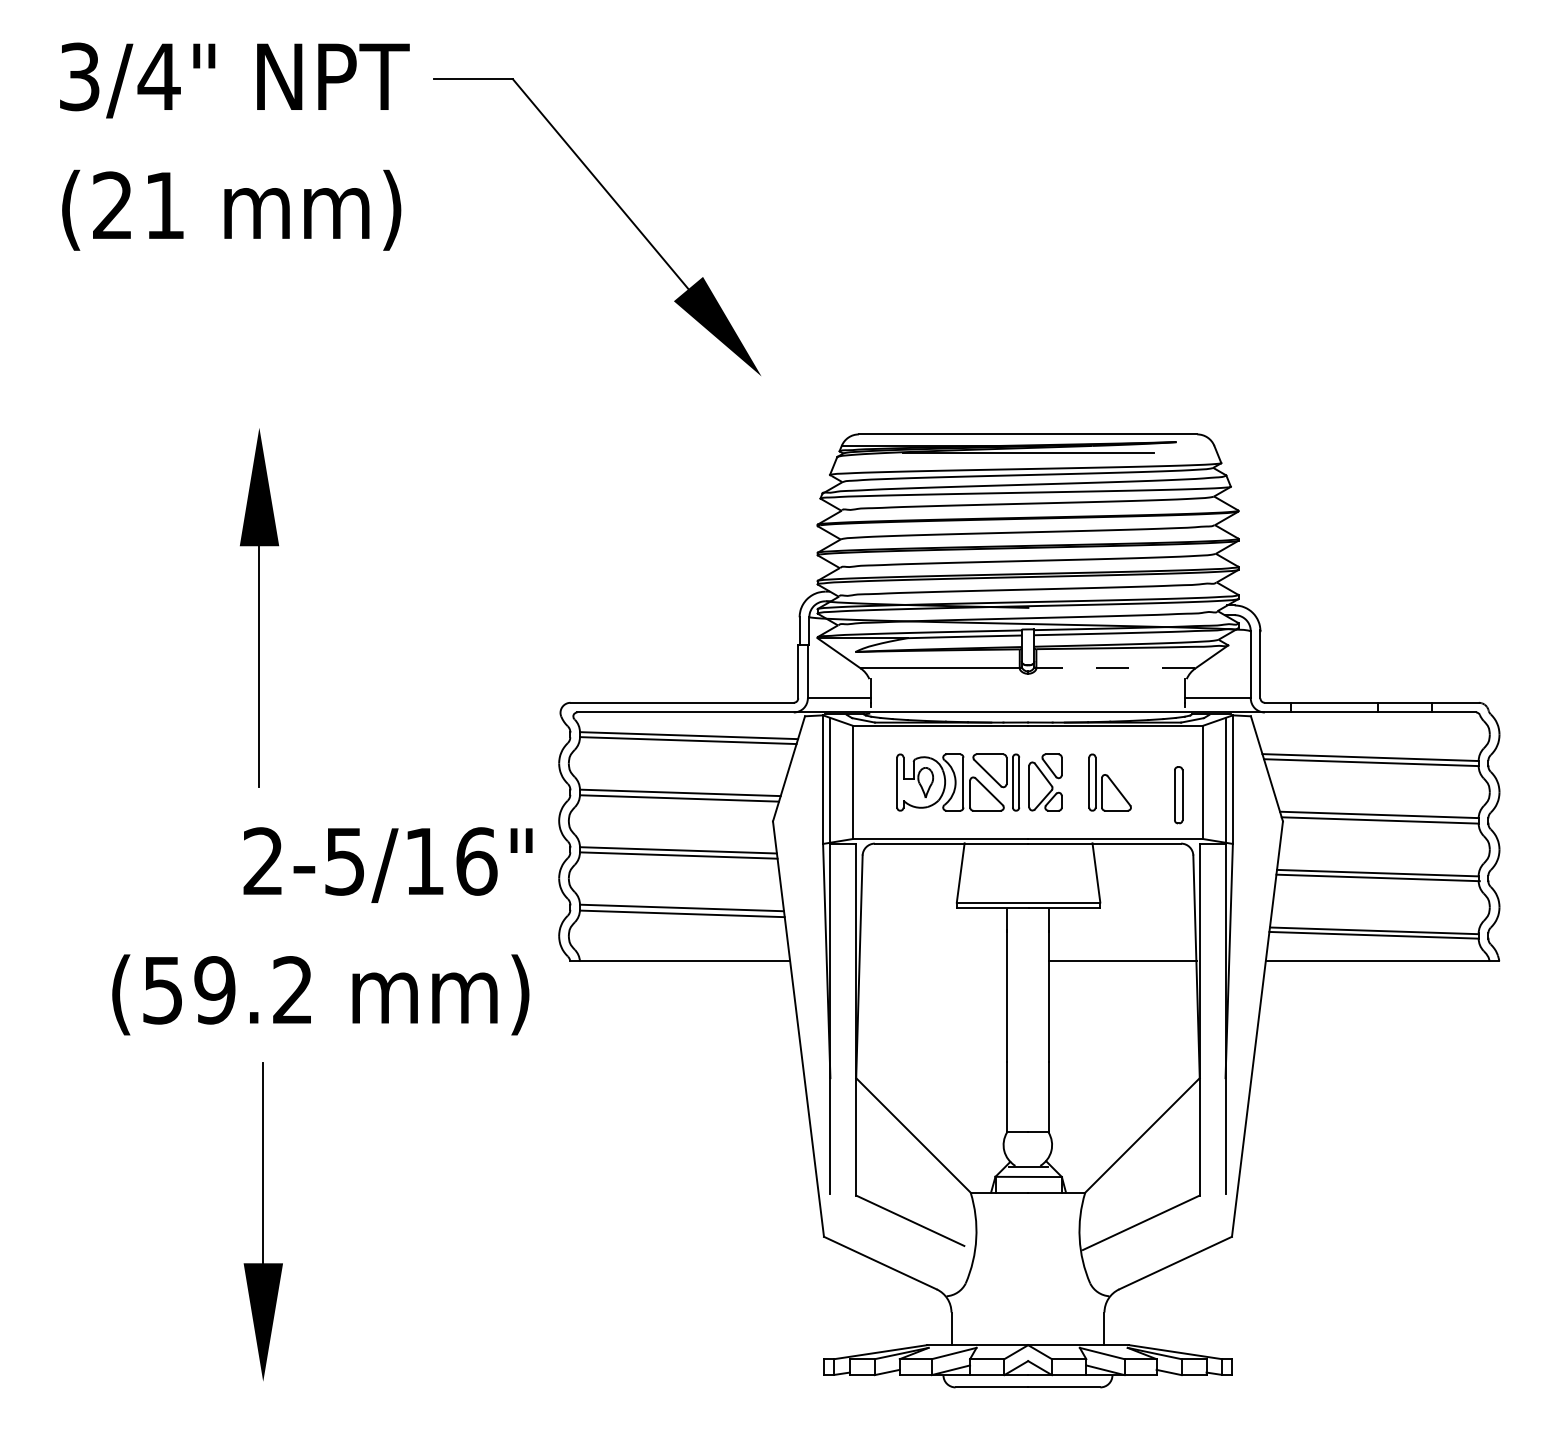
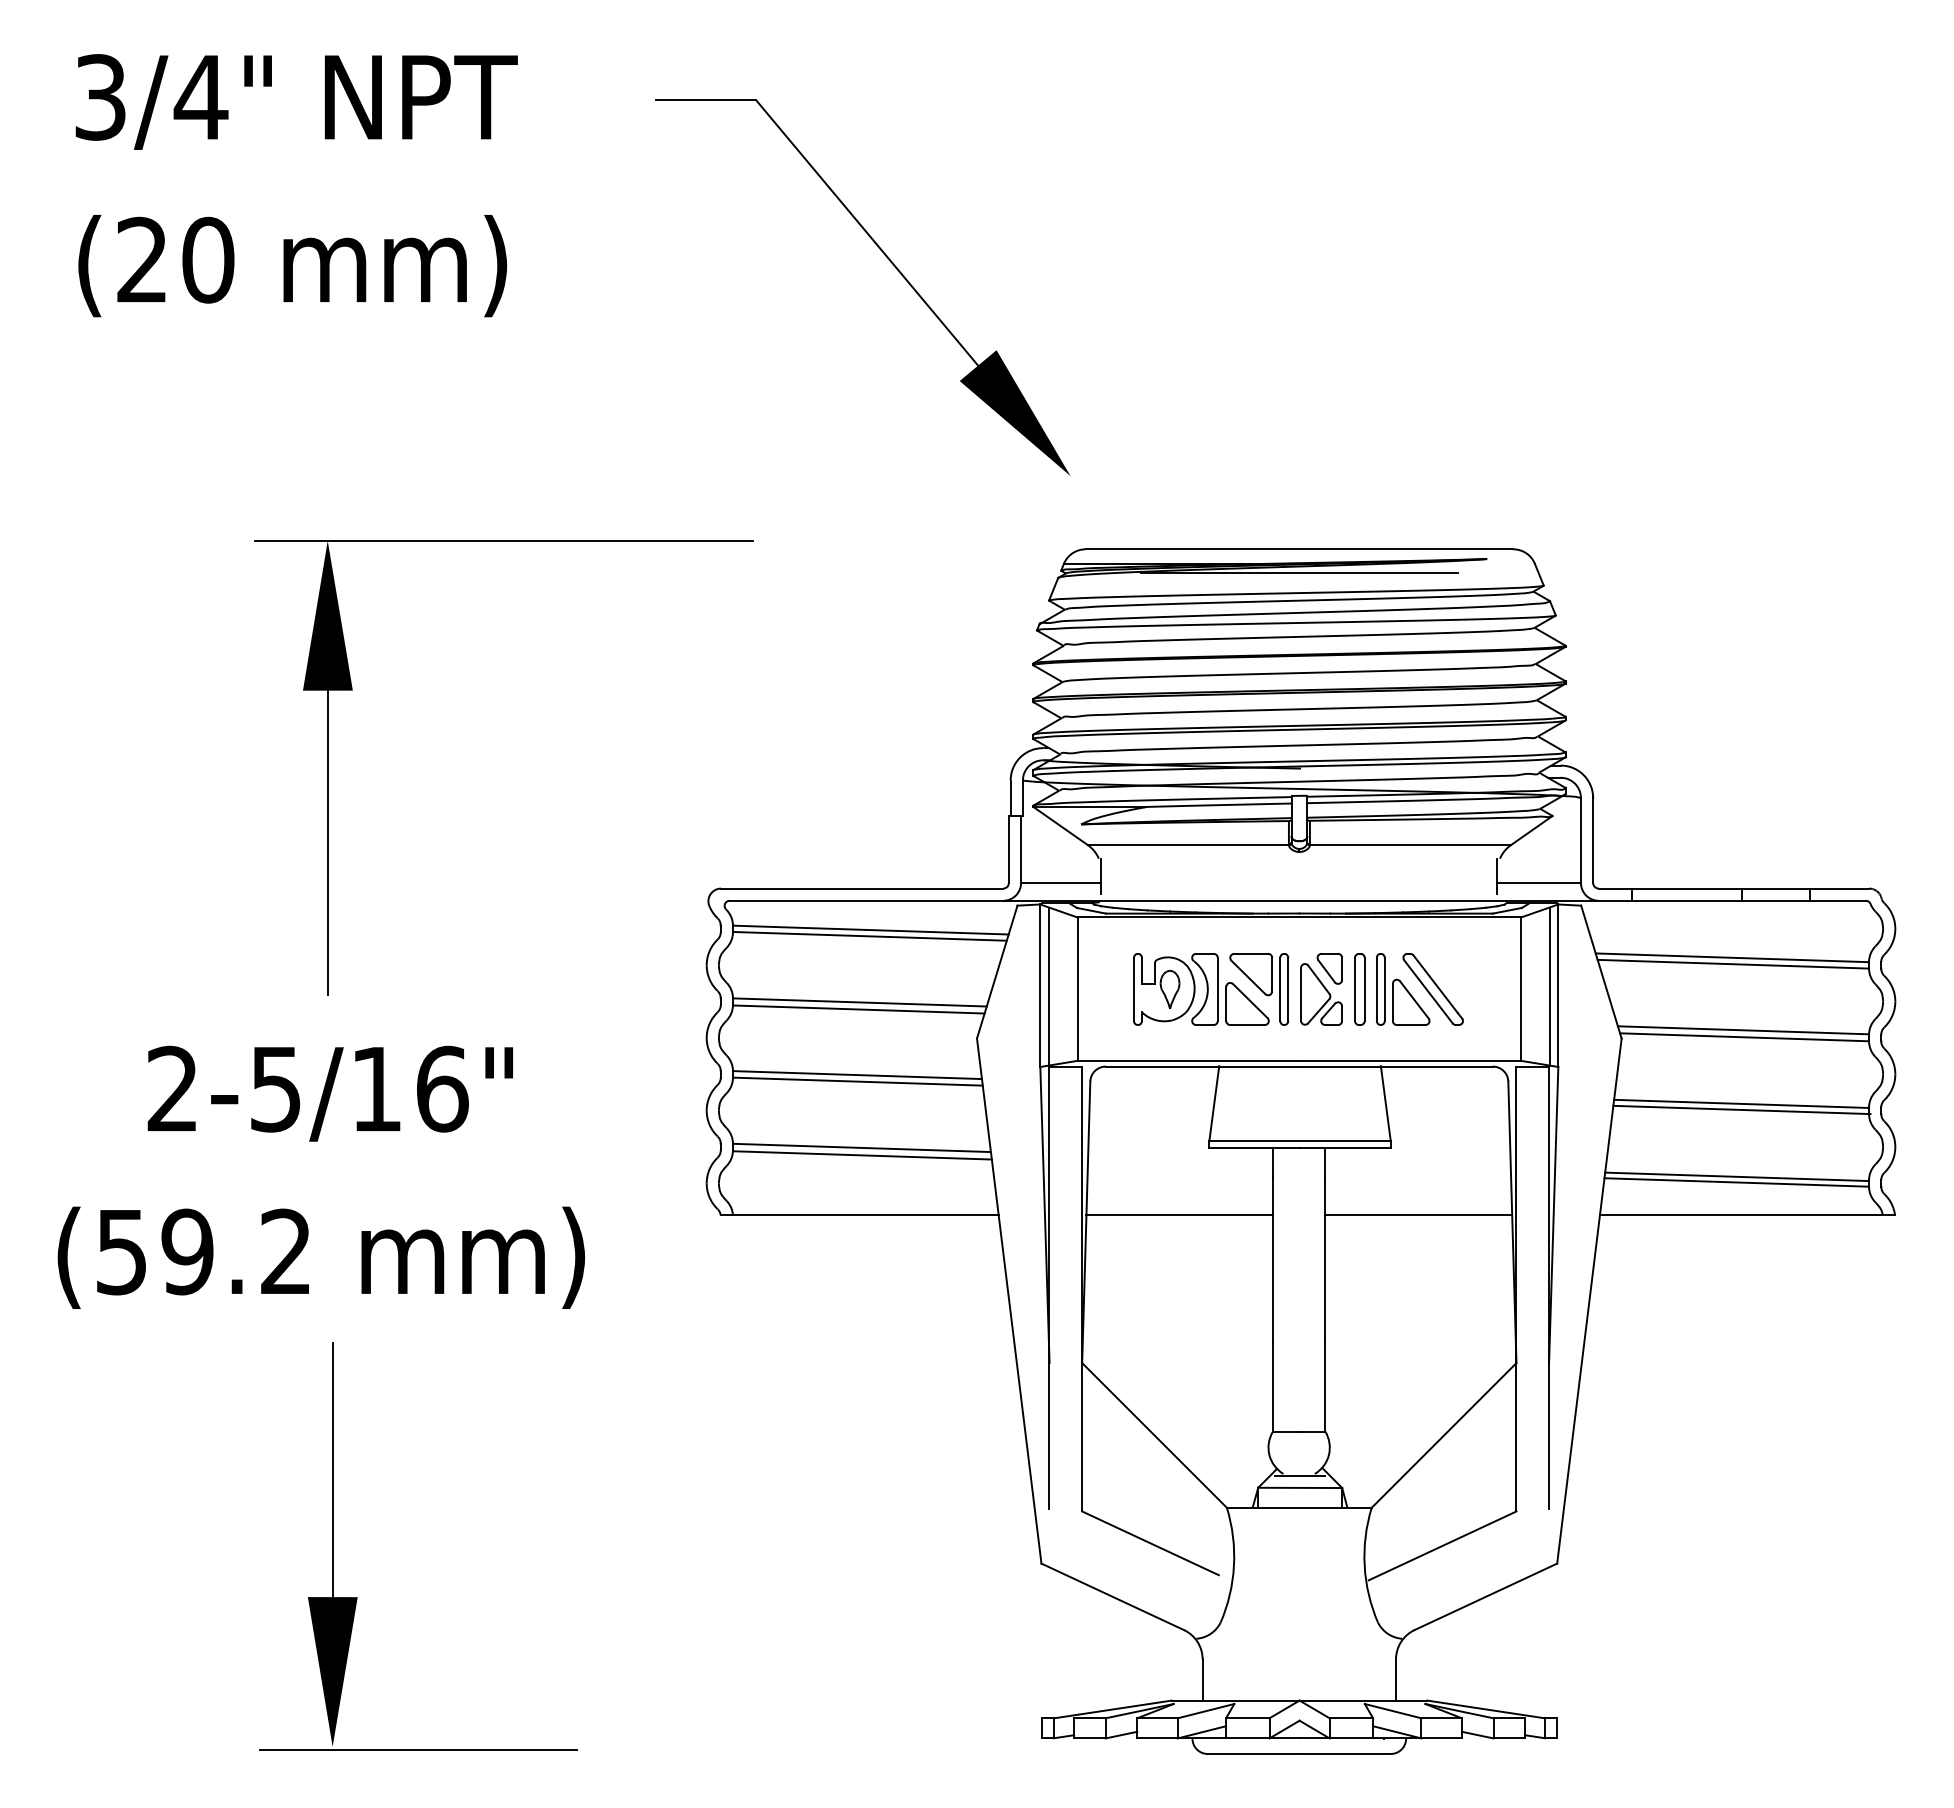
text: (165, 205) -> (208, 259), (21 -> (20
part: (617, 205) -> (888, 260), moved
line: (398, 427) -> (503, 540), added
line: (1115, 668) -> (1409, 845), dashed -> solid
part: (1133, 782) -> (1432, 989), added
part: (1178, 795) -> (1359, 989), moved
text: (387, 864) -> (329, 1093), moved
line: (933, 961) -> (1179, 1215), added
text: (320, 994) -> (320, 1257), moved
line: (331, 1384) -> (418, 1750), added

